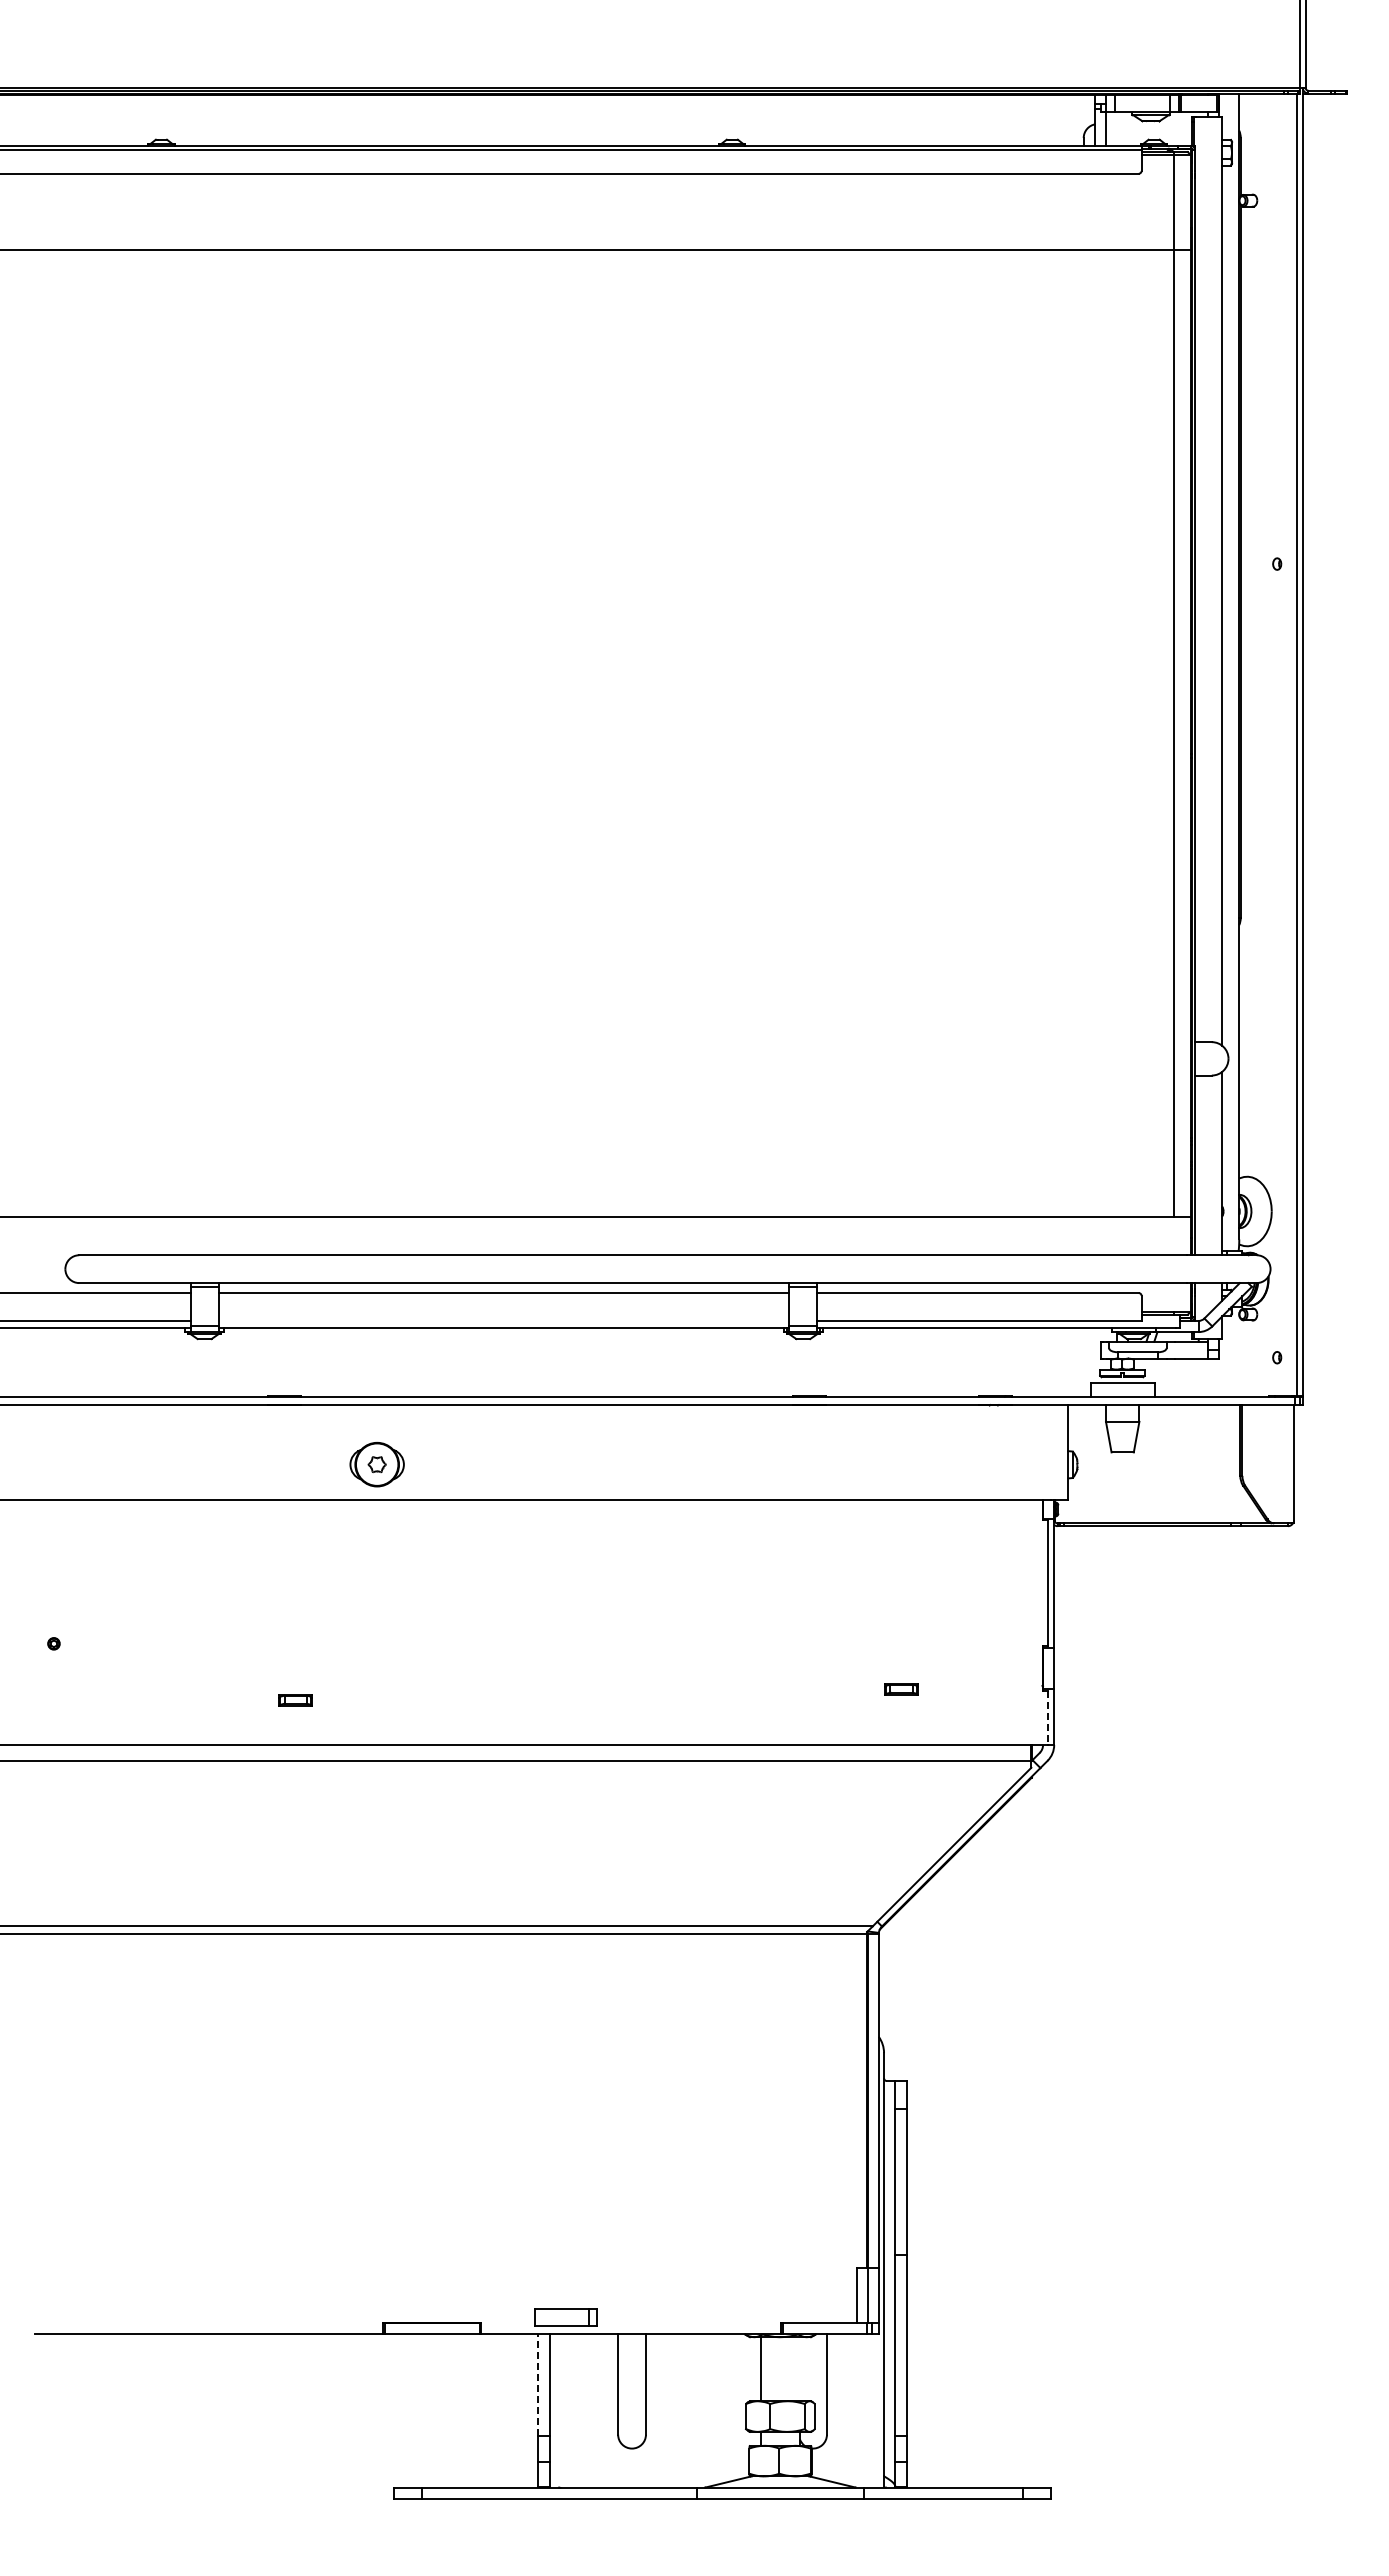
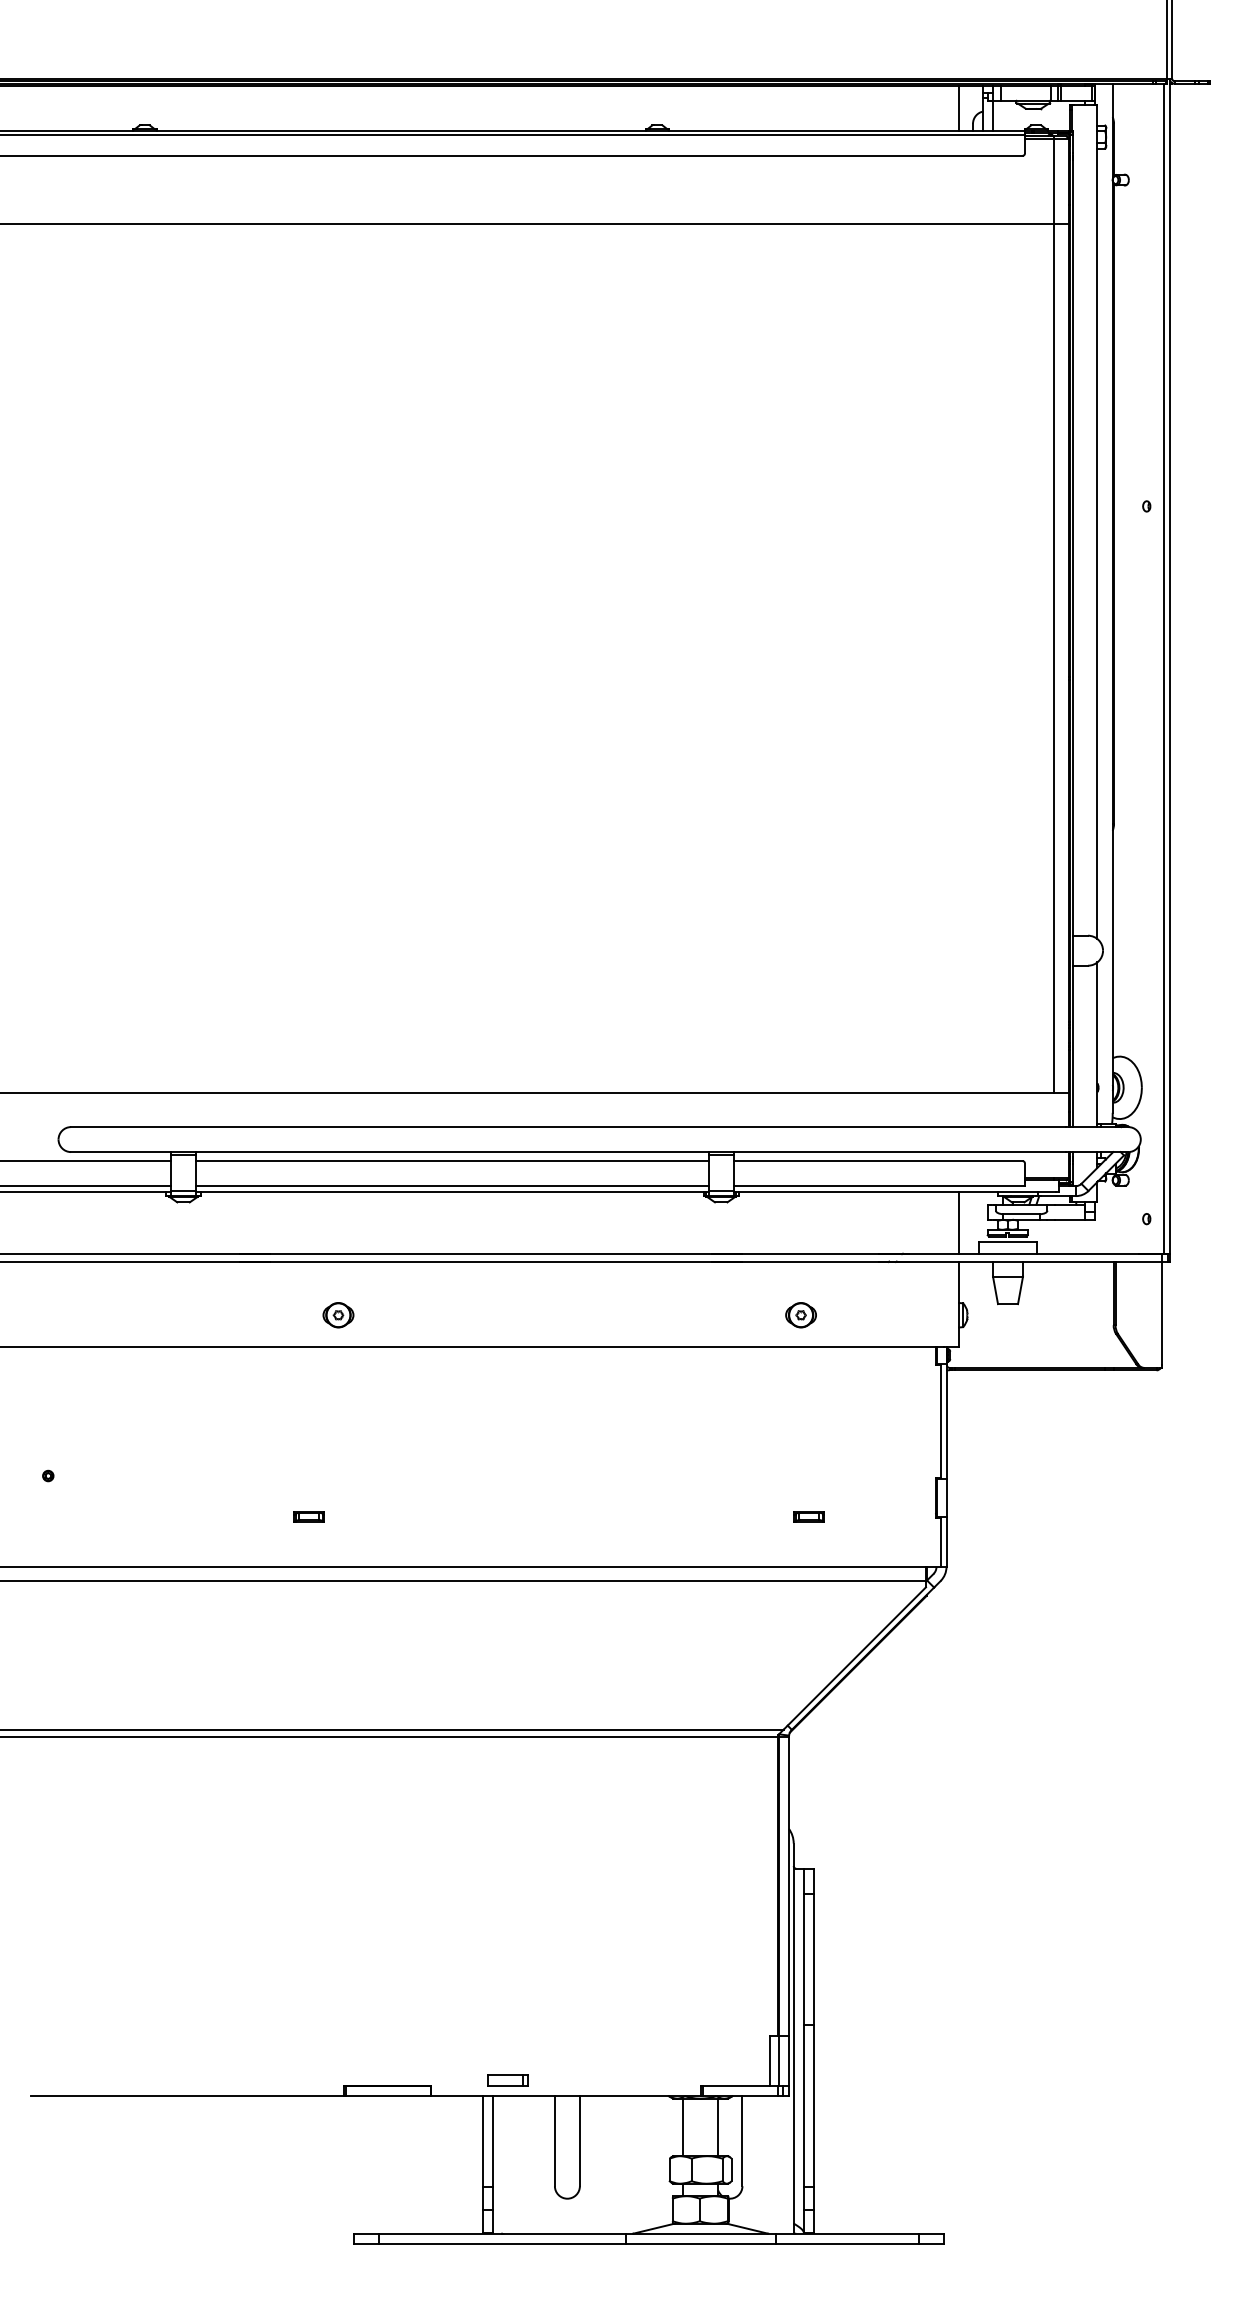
line: (1068, 120) -> (959, 108), added
line: (503, 1320) -> (451, 1185), added
line: (1068, 1361) -> (959, 1222), added
part: (376, 1464) -> (337, 1314), size x0.62
part: (891, 1464) -> (800, 1314), added
part: (295, 1700) -> (309, 1517), moved
line: (1048, 1718) -> (941, 1543), dashed -> solid
part: (565, 2316) -> (507, 2080), size x0.71
line: (799, 2369) -> (717, 2127), added
line: (538, 2385) -> (483, 2142), dashed -> solid

